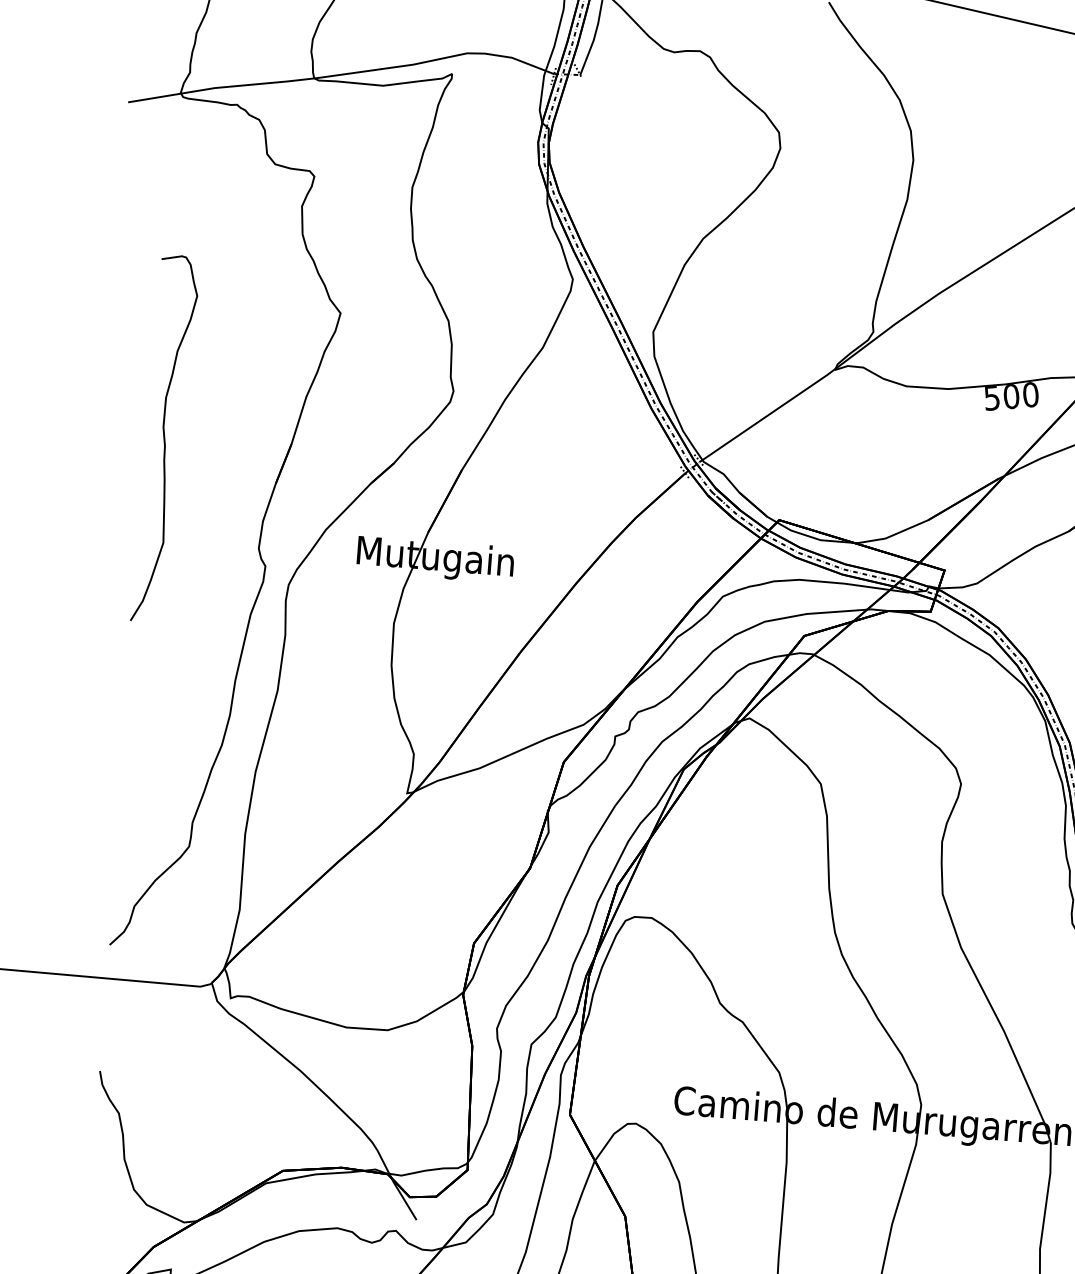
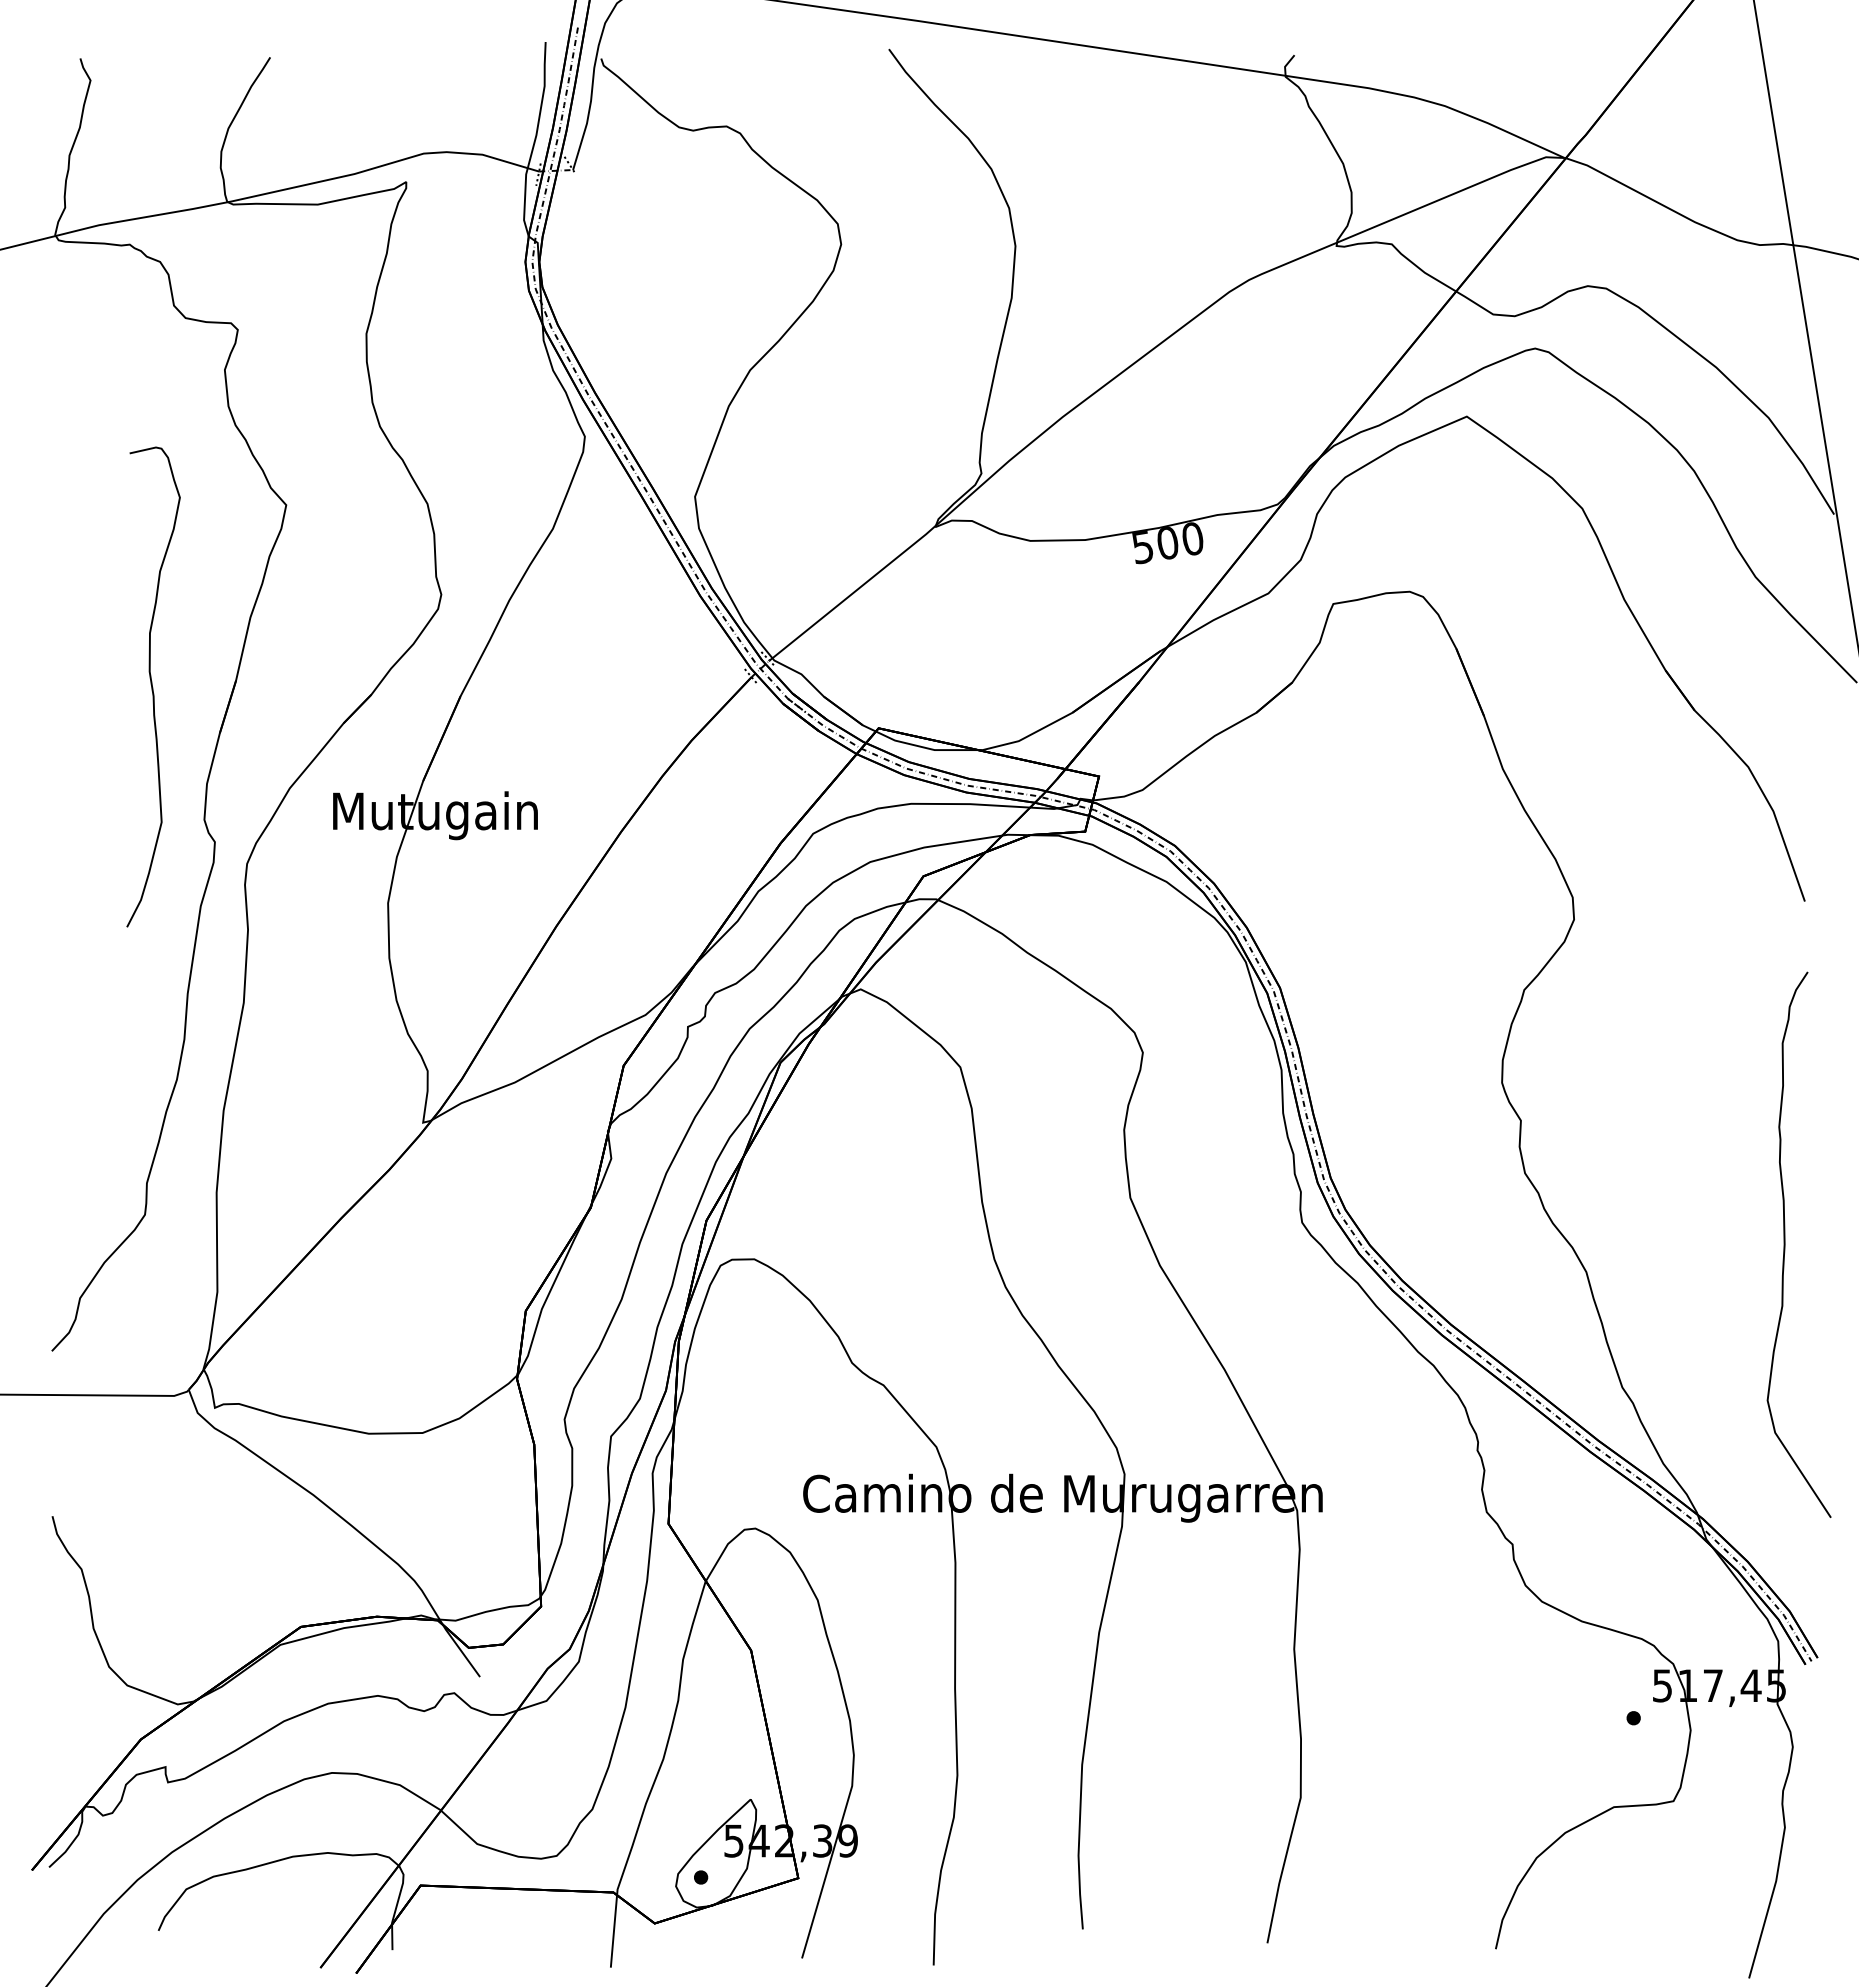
curve: (164, 438) -> (152, 686), moved

